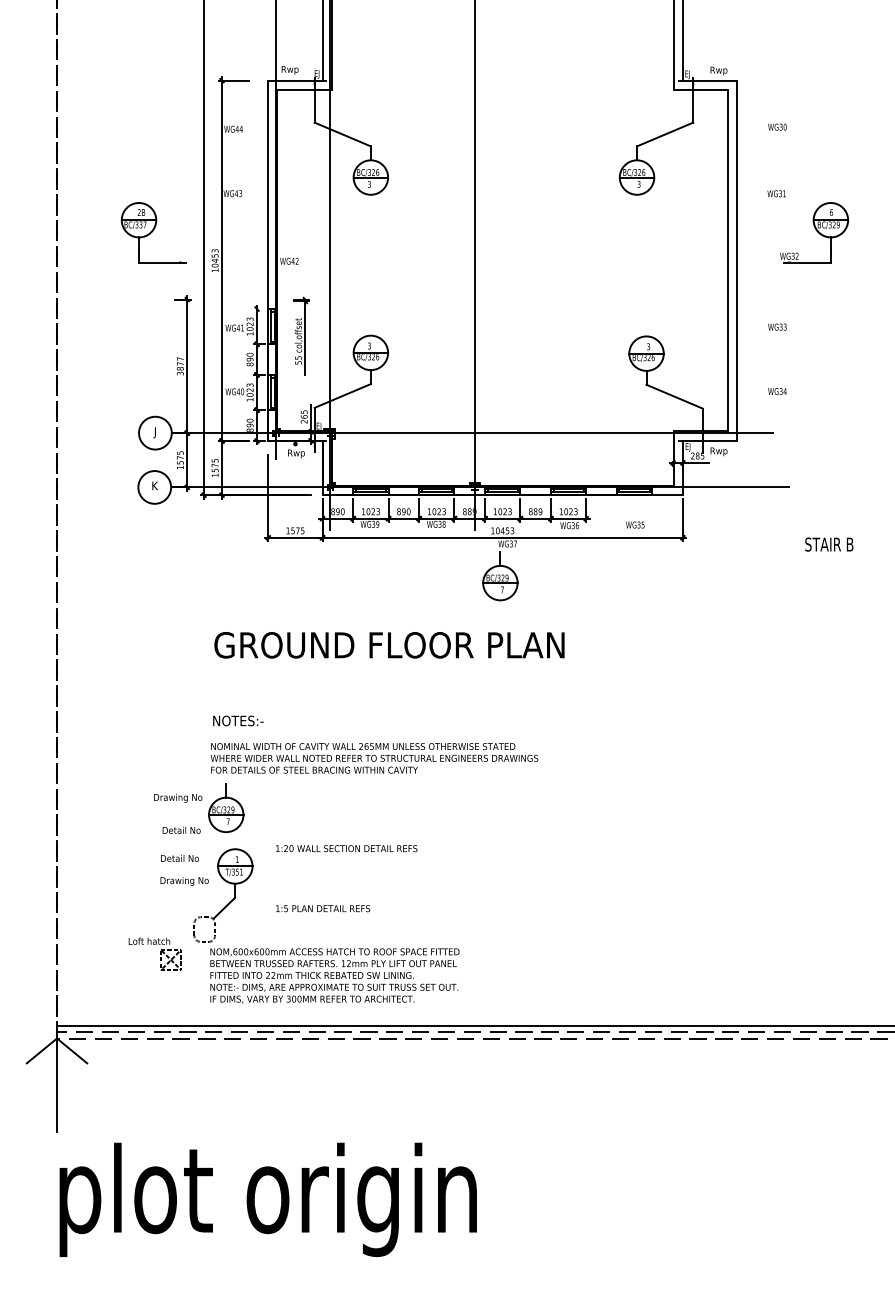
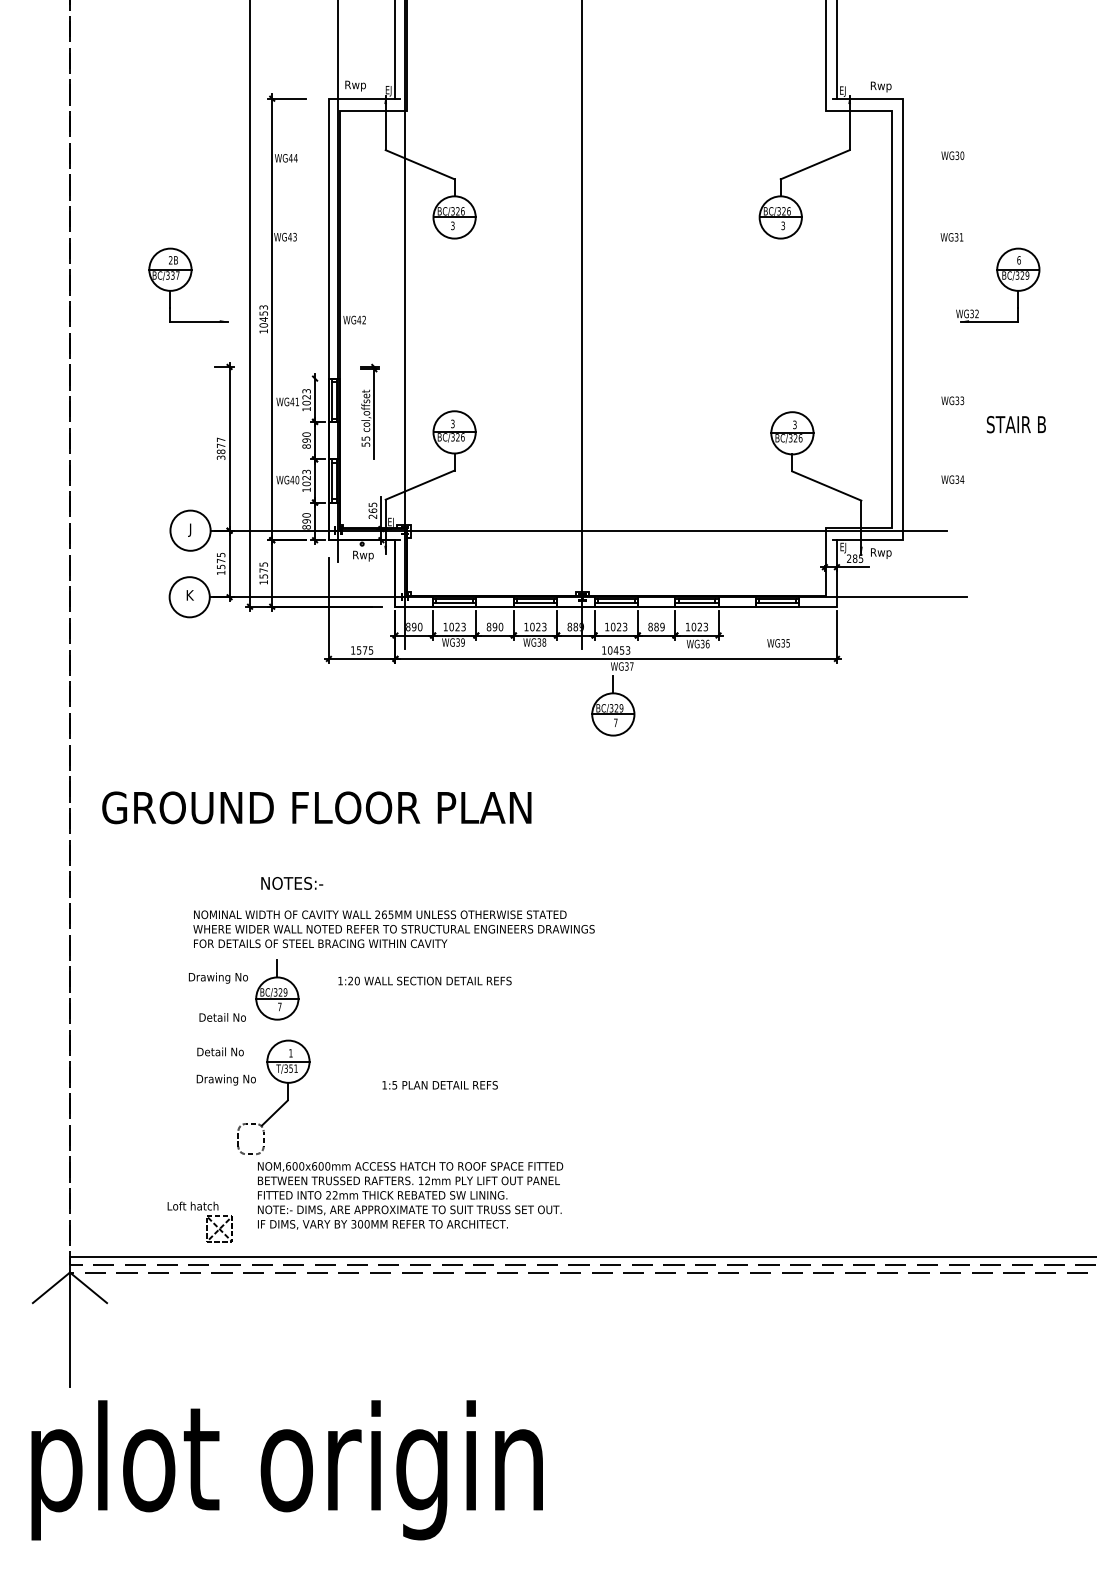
text: (829, 544) -> (1016, 424), moved
text: (389, 645) -> (316, 808), moved
text: (374, 758) -> (394, 929), moved
text: (346, 848) -> (424, 980), moved
text: (323, 908) -> (440, 1085), moved
part: (154, 953) -> (199, 1221), moved
text: (267, 1199) -> (286, 1469), moved

